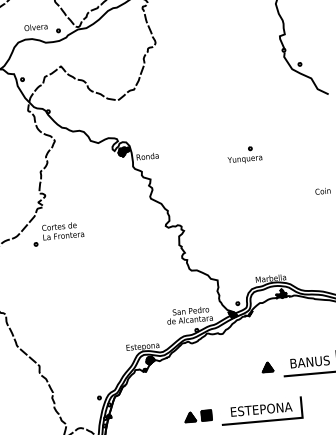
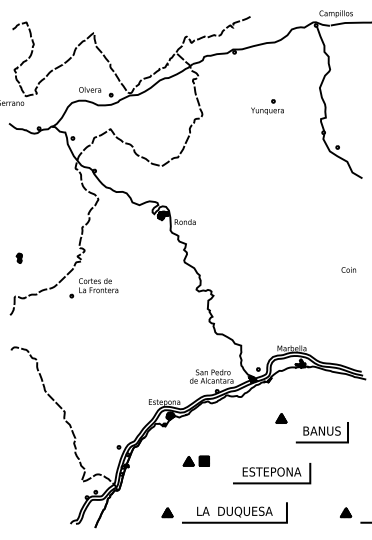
part: (244, 154) -> (267, 106), moved
part: (267, 367) -> (281, 418), moved
part: (197, 415) -> (195, 460), moved

